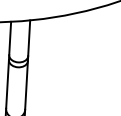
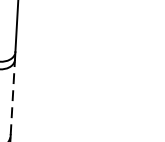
line: (26, 84) -> (12, 95), solid -> dashed

